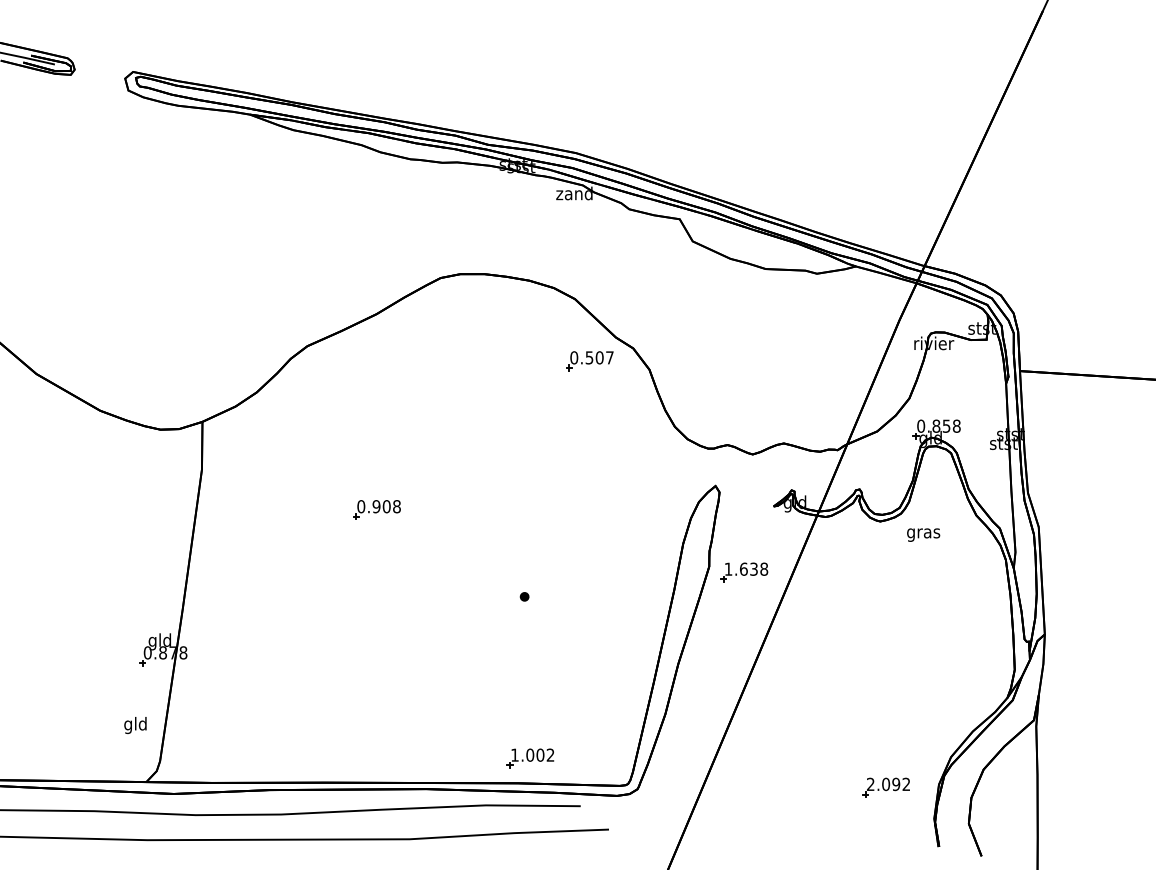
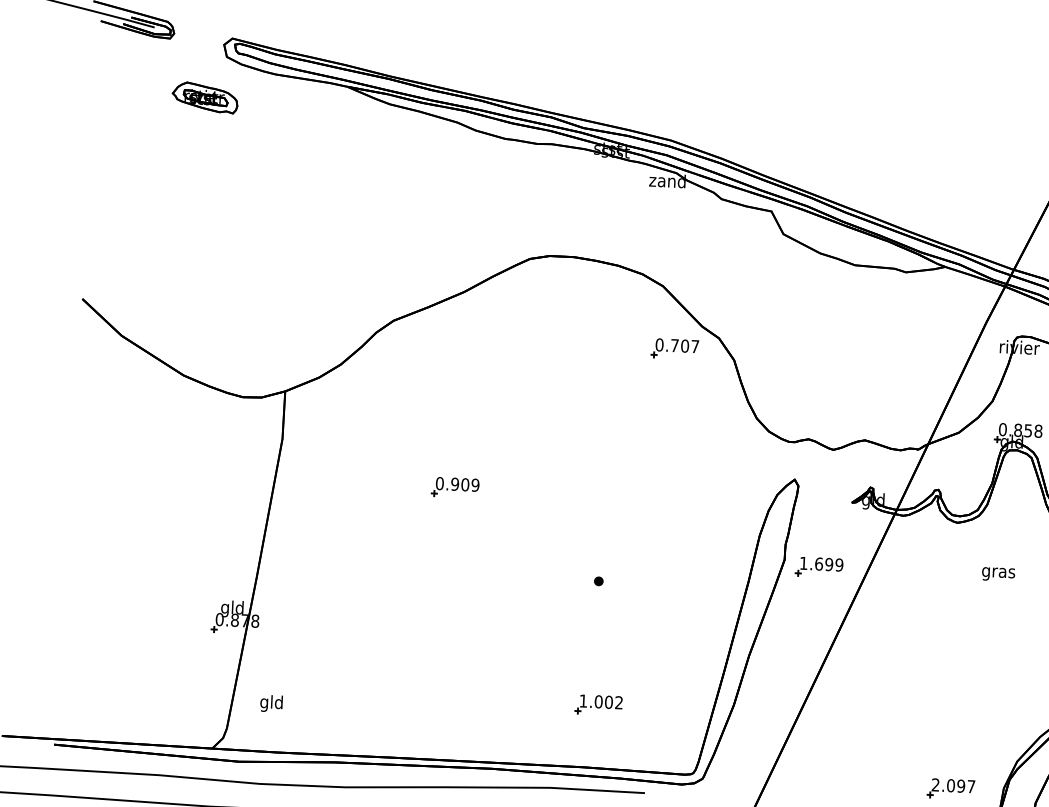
part: (108, 132) -> (205, 97), added
text: (589, 357) -> (674, 345), 0.507 -> 0.707
text: (396, 506) -> (475, 485), 0.908 -> 0.909
text: (923, 534) -> (998, 573), moved
text: (759, 568) -> (834, 564), 1.638 -> 1.699
text: (135, 725) -> (271, 703), moved
part: (530, 758) -> (598, 705), moved
text: (906, 783) -> (971, 785), 2.092 -> 2.097

